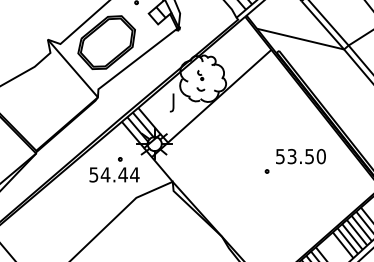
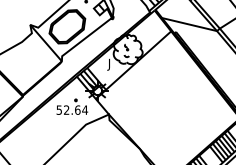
part: (294, 161) -> (185, 101), removed
text: (113, 173) -> (71, 109), 54.44 -> 52.64

